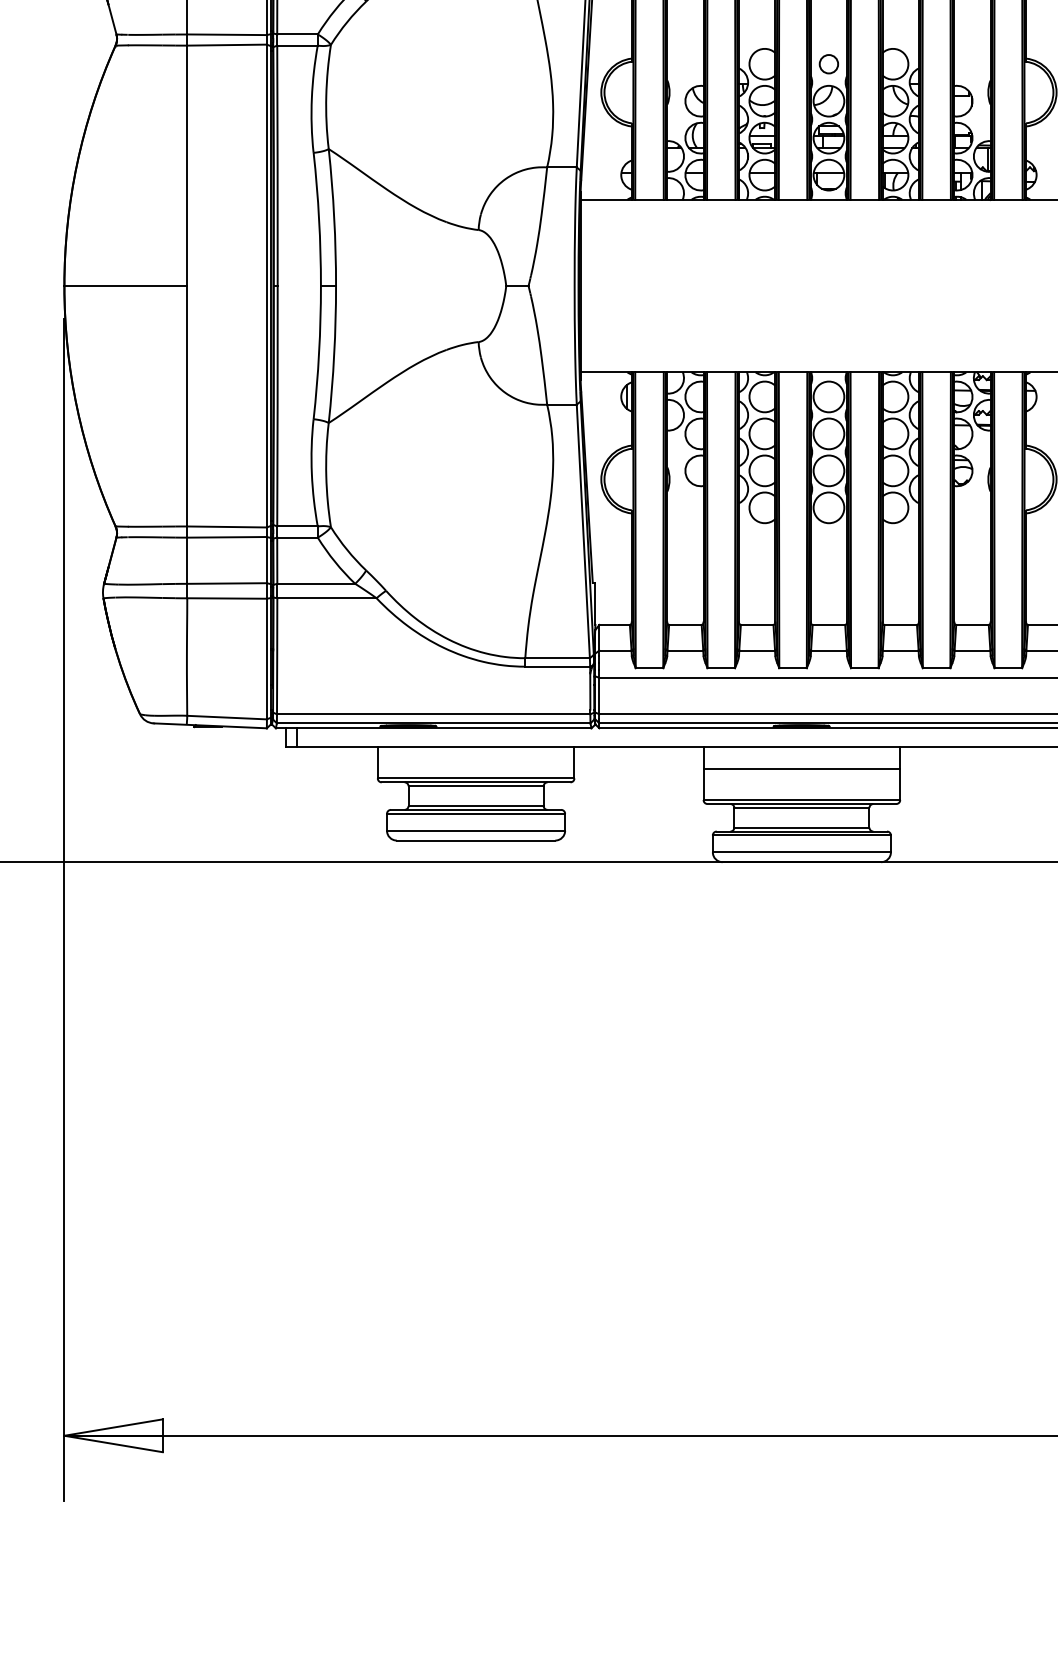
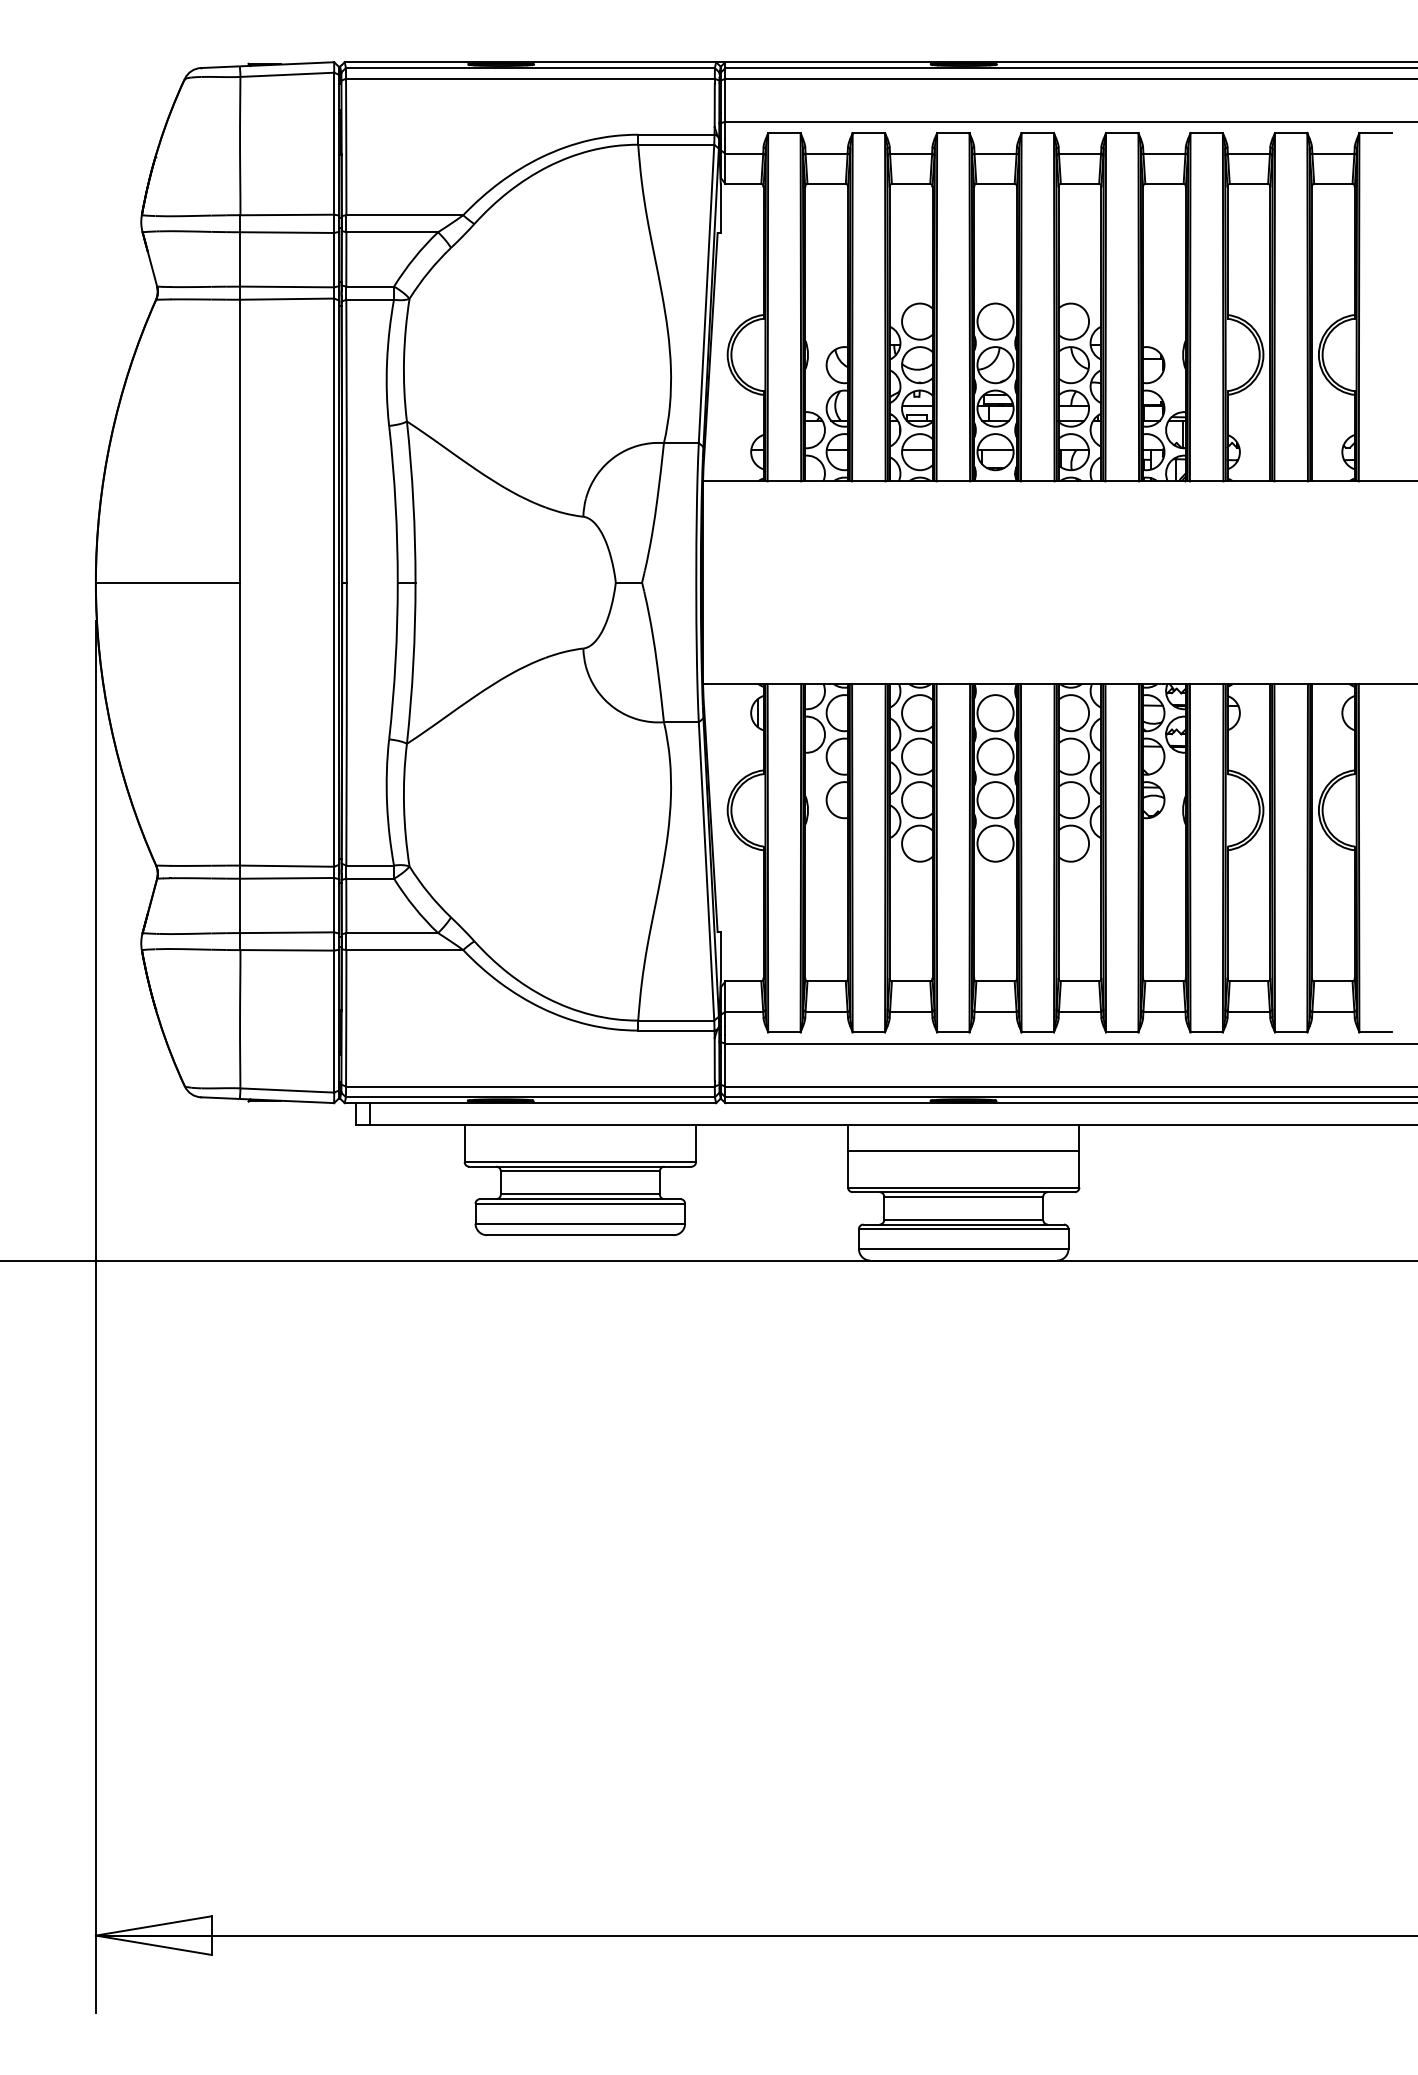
circle: (828, 64) -> (995, 321), size x1.67

